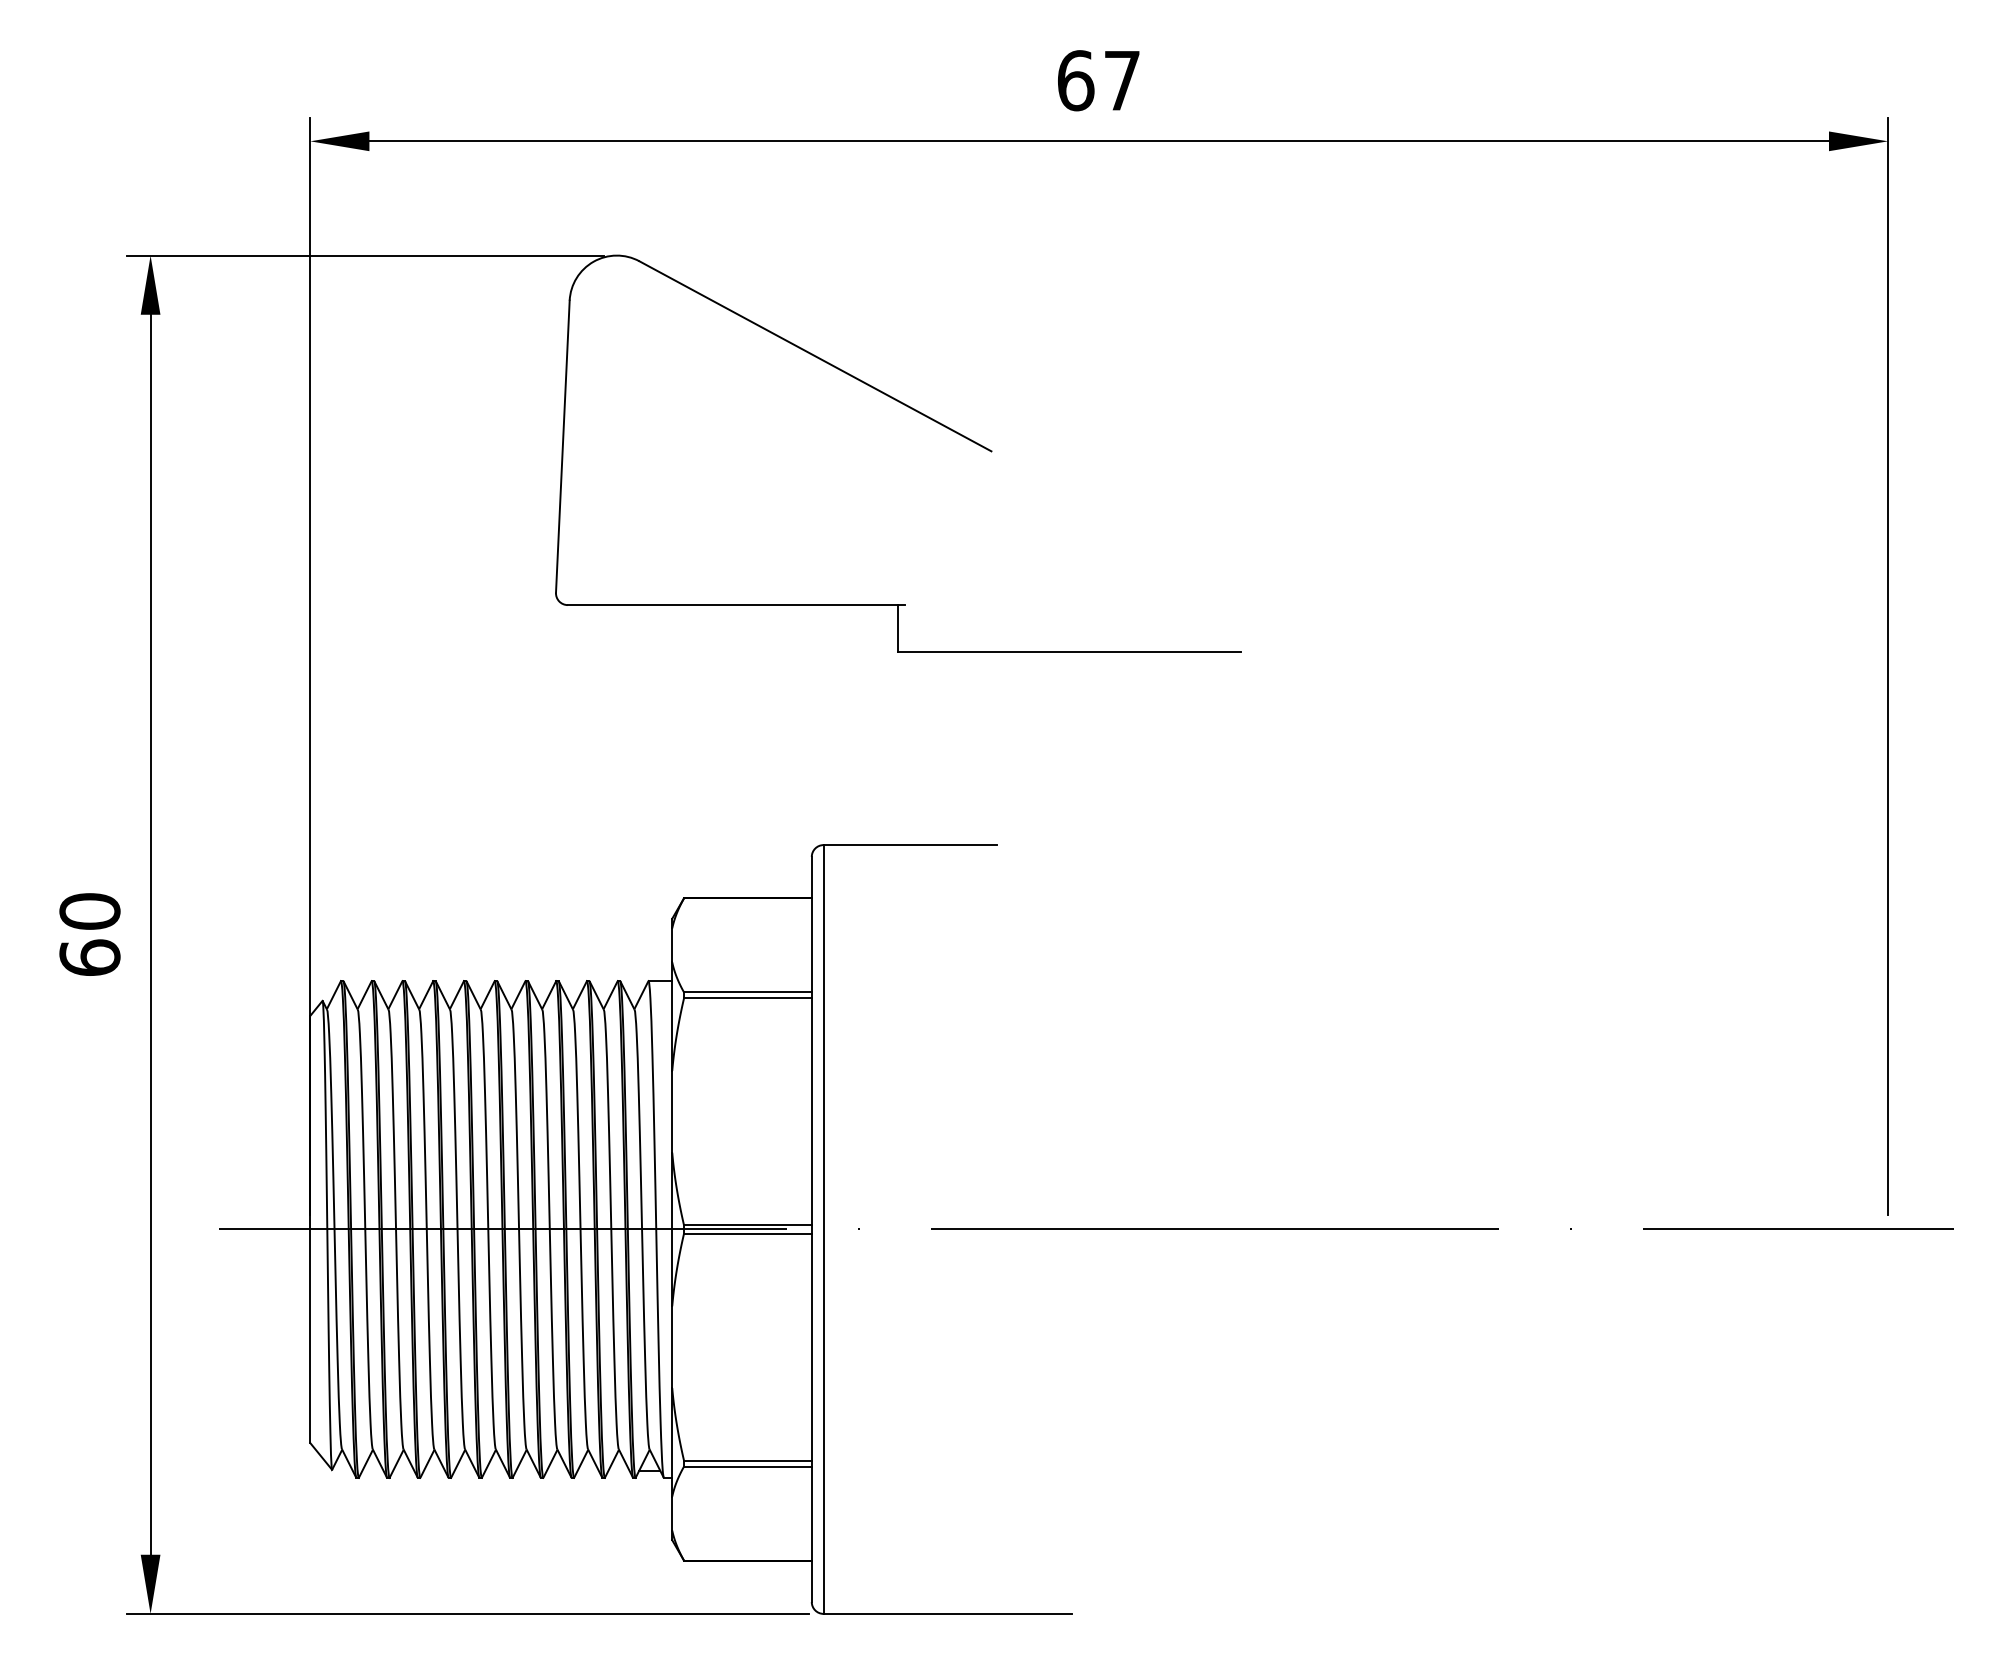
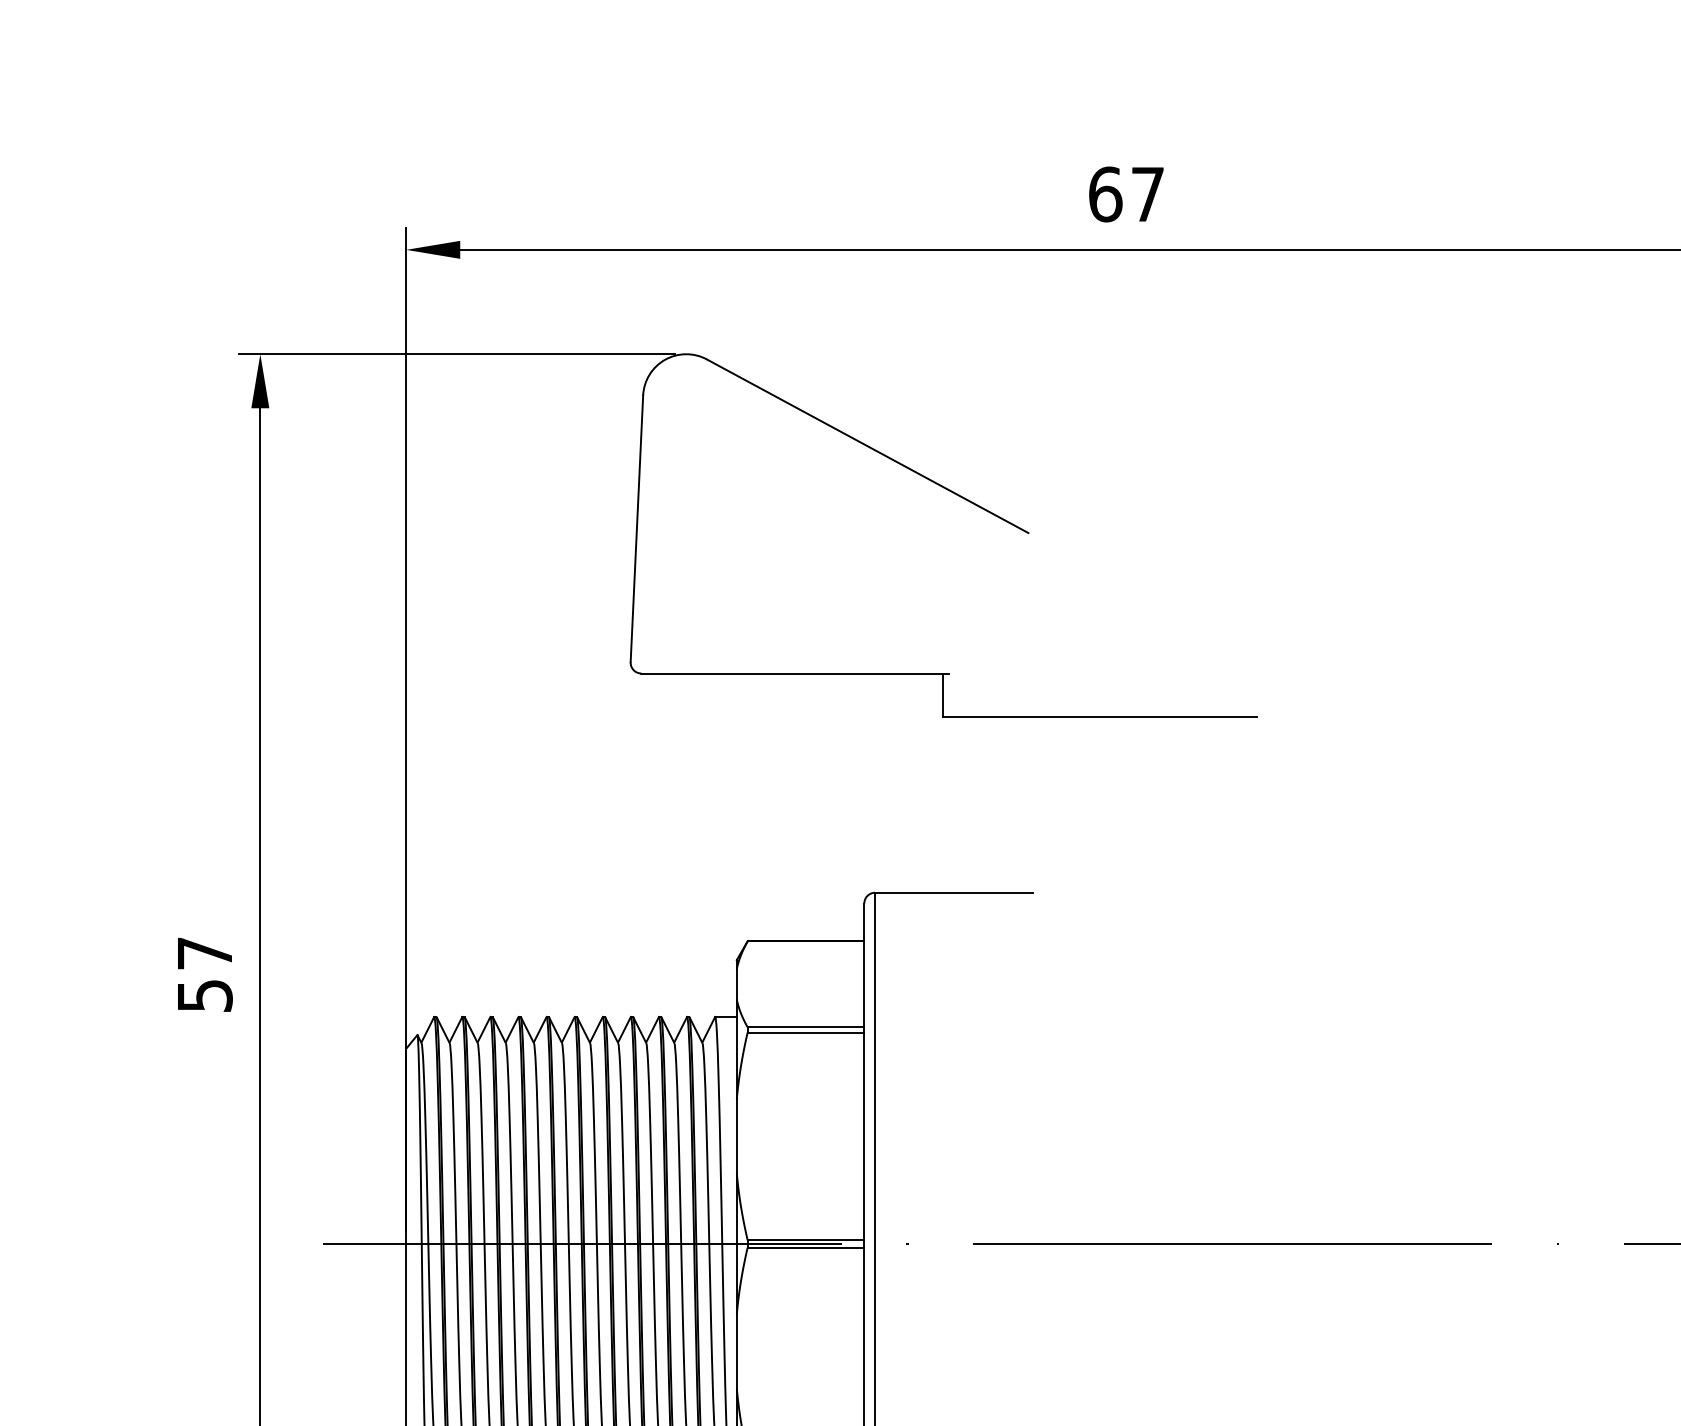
text: (89, 934) -> (204, 974), 60 -> 57

